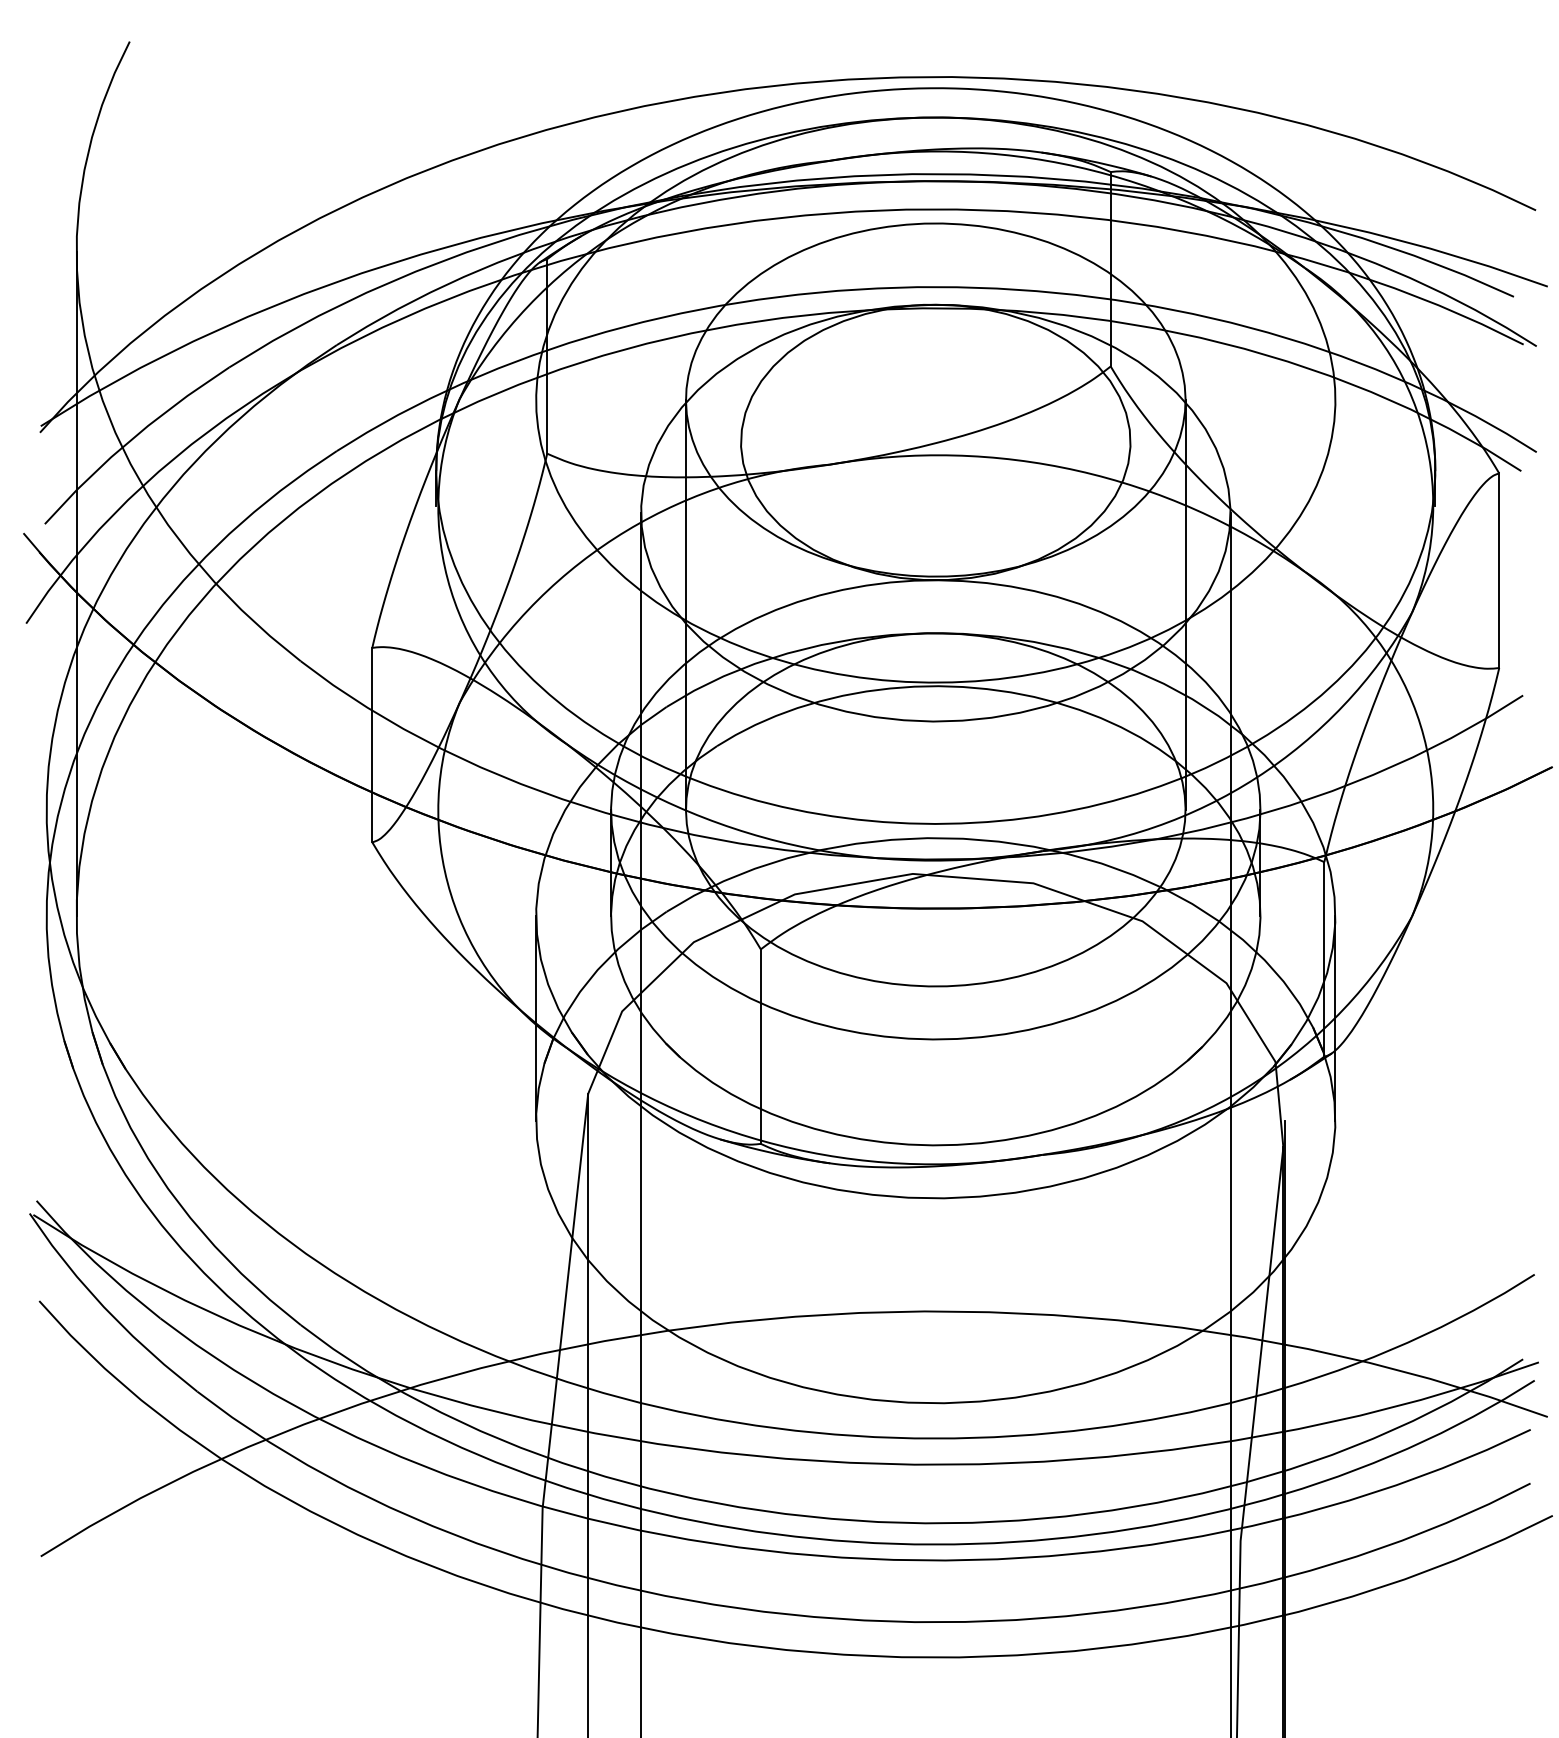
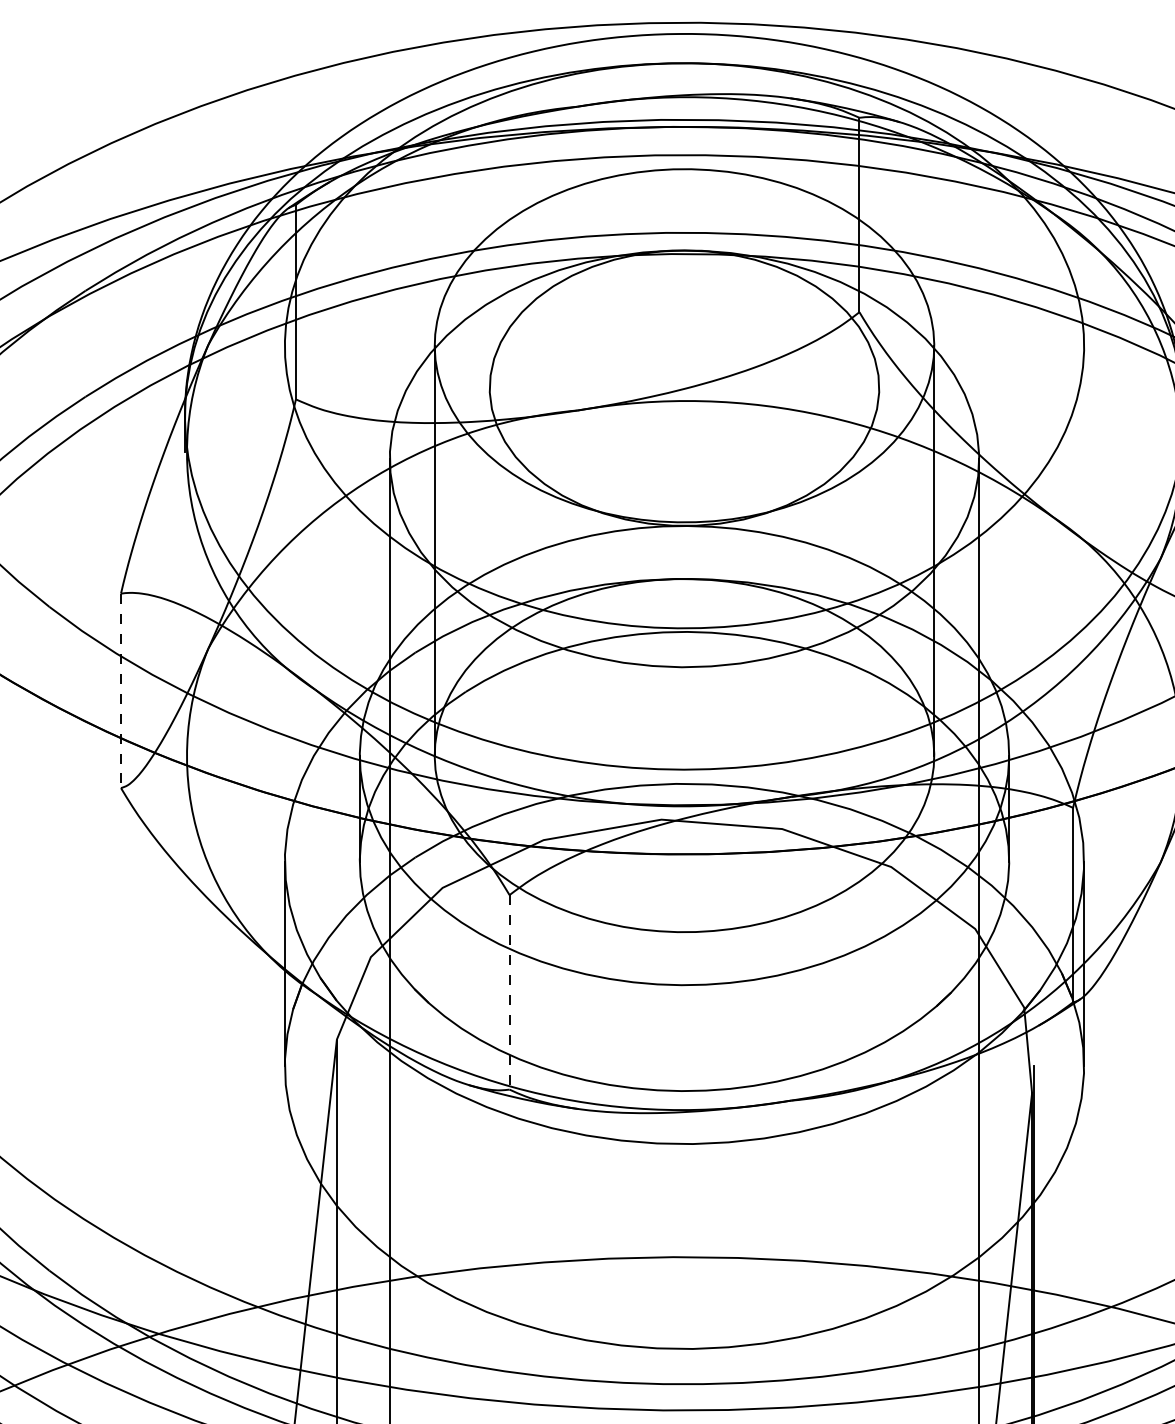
line: (372, 745) -> (121, 691), solid -> dashed
line: (760, 1047) -> (509, 993), solid -> dashed

